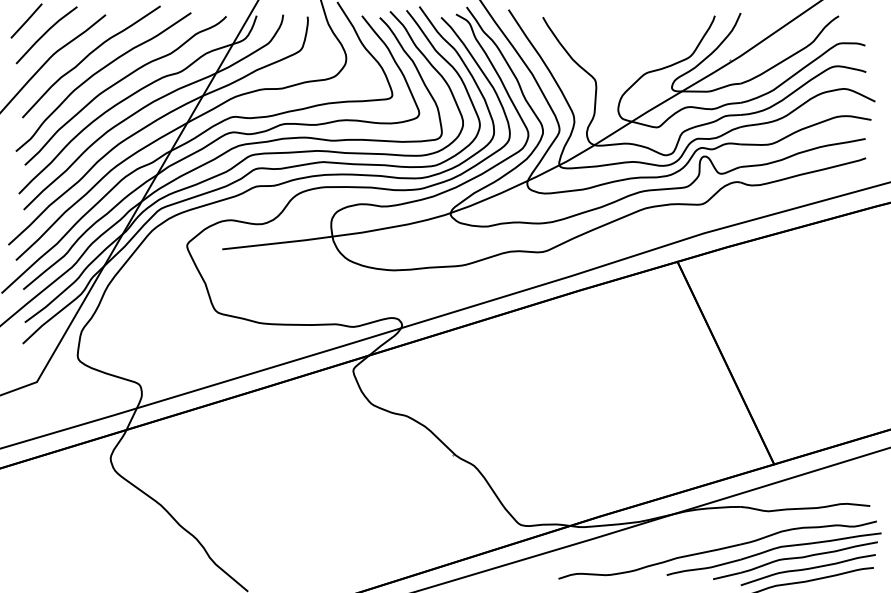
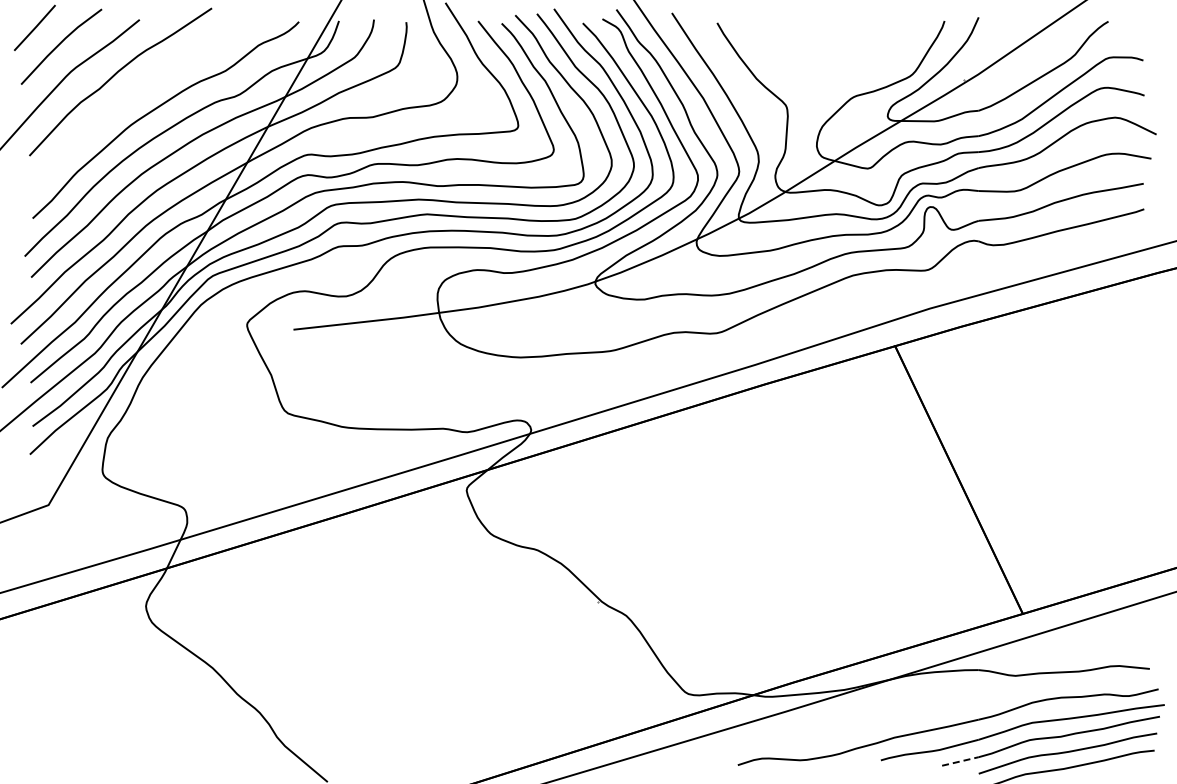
curve: (98, 72) -> (129, 96), removed
line: (726, 576) -> (960, 761), solid -> dashed

